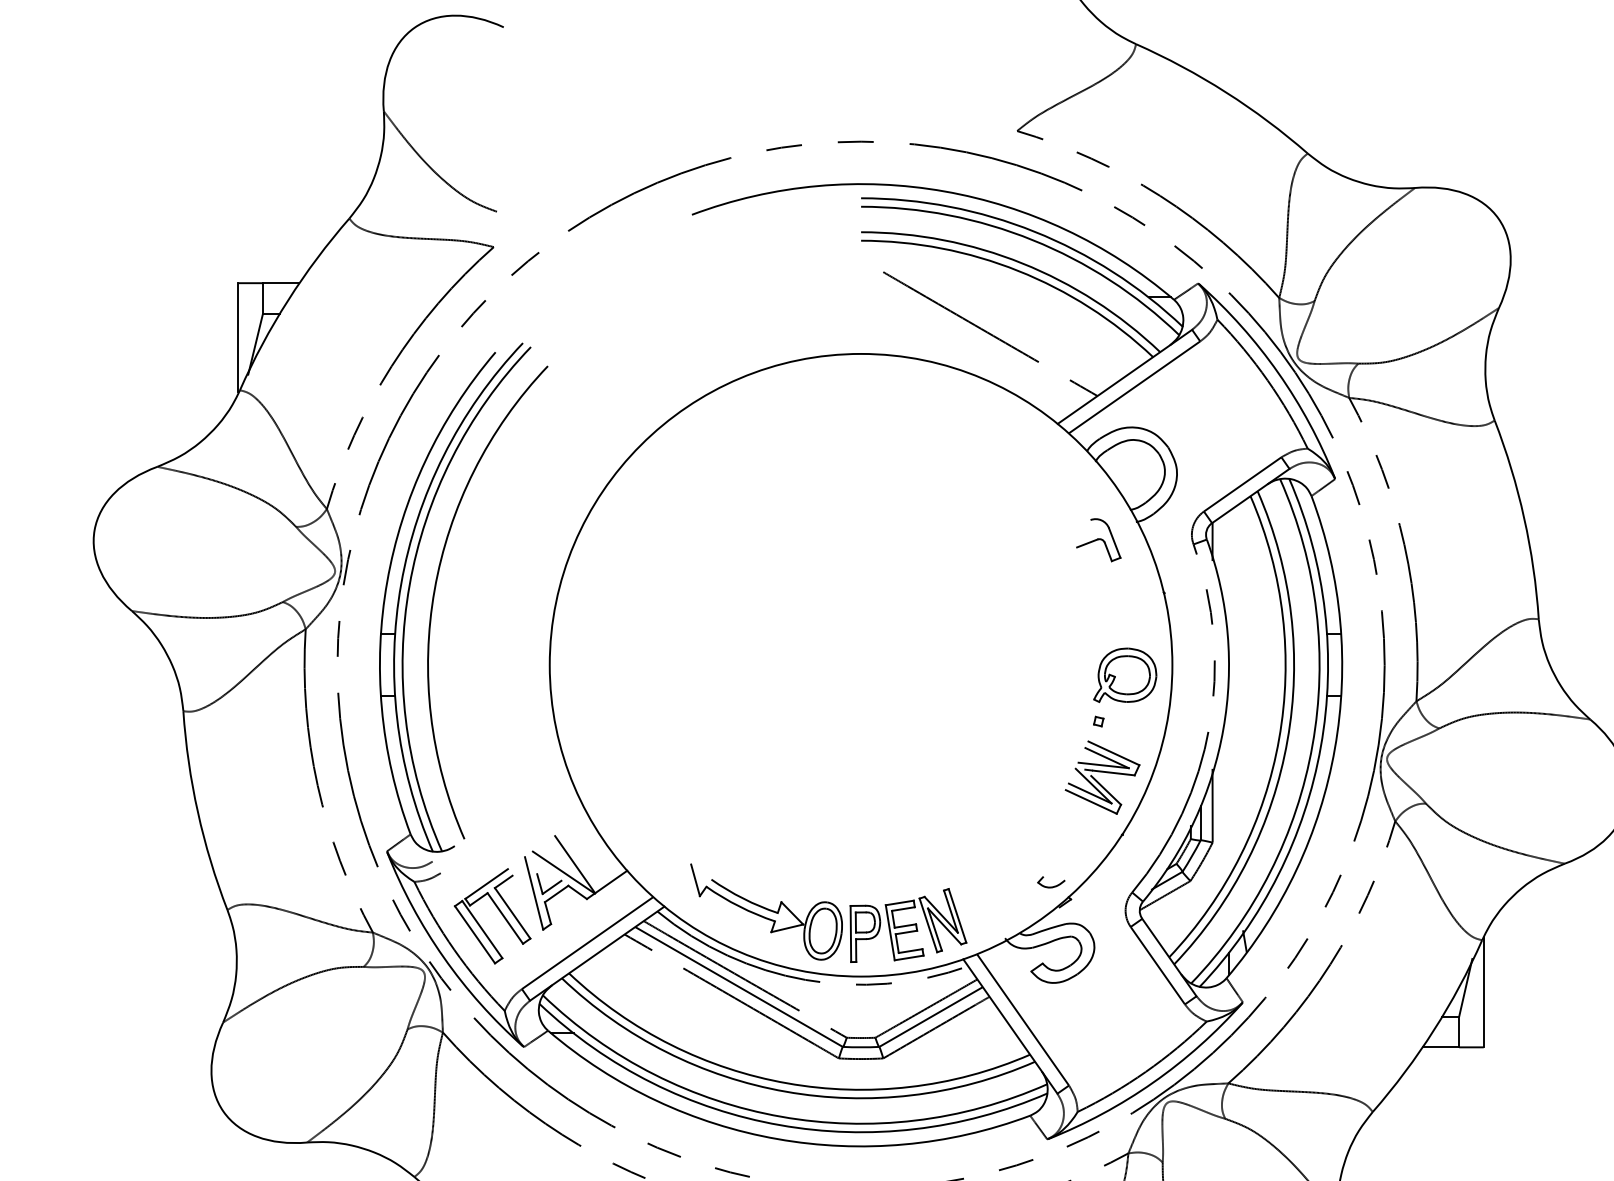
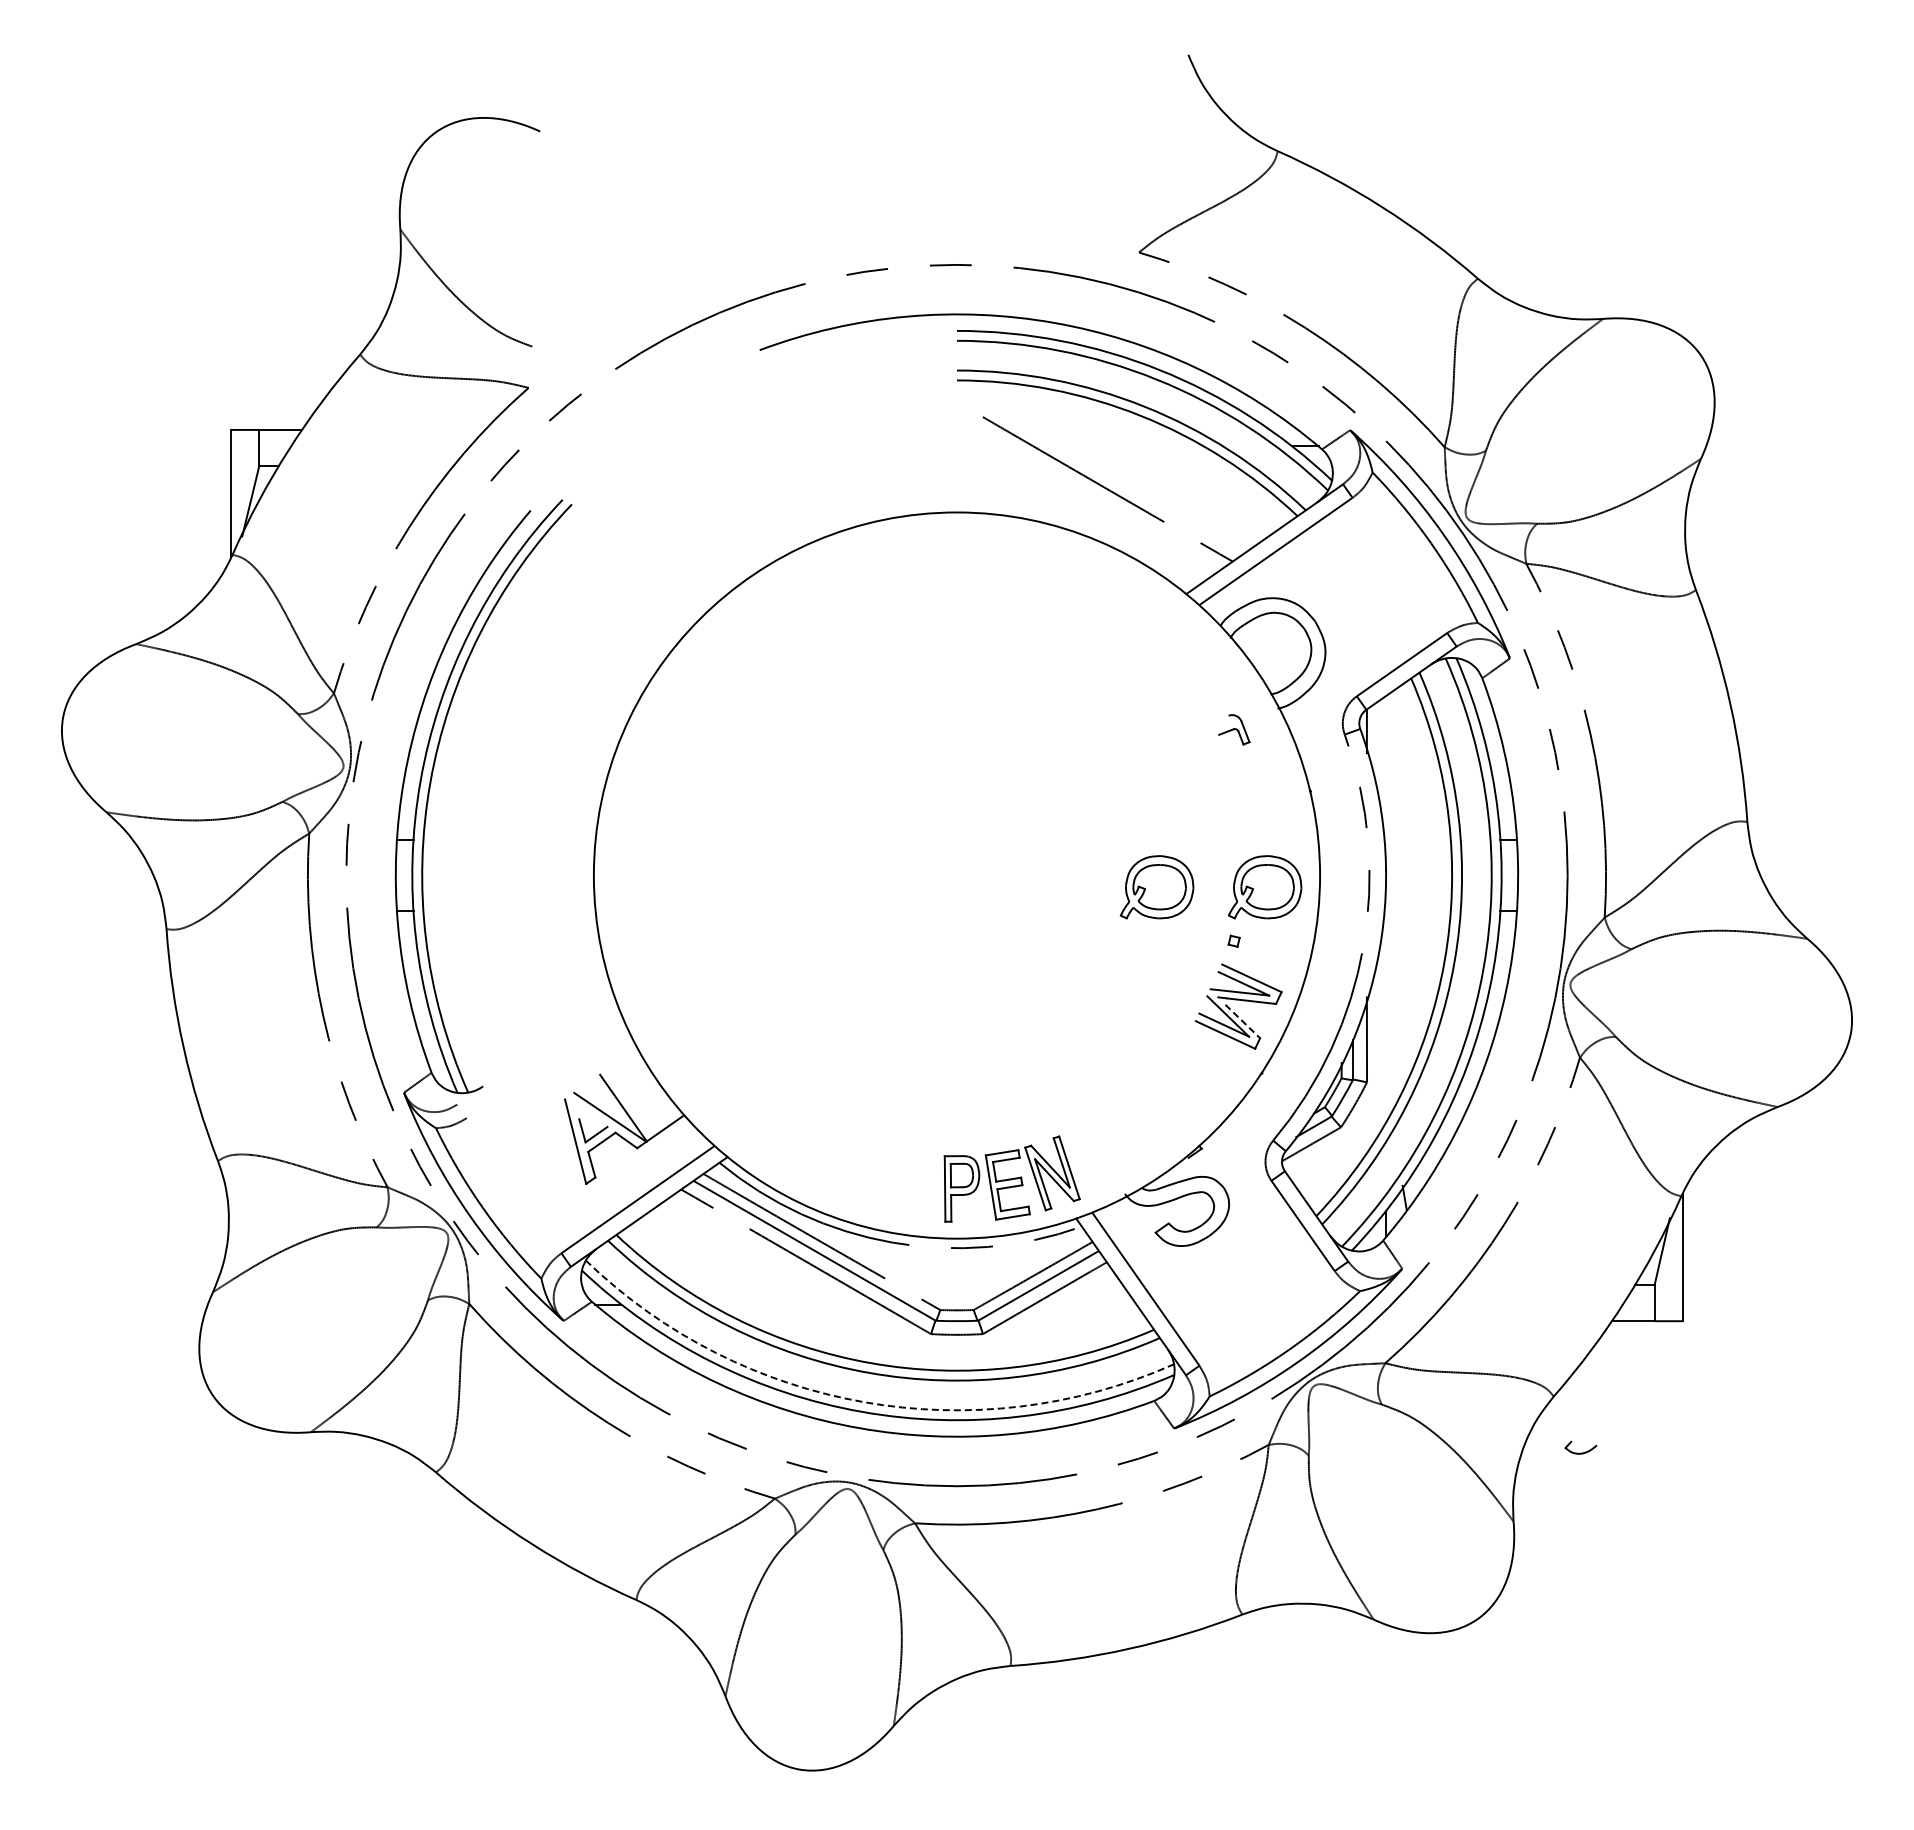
part: (1099, 540) -> (1234, 729), size x0.6
arc: (435, 592) -> (460, 790), removed
part: (1032, 675) -> (1156, 887), added
line: (1106, 790) -> (1243, 1021), solid -> dashed
part: (1051, 882) -> (1580, 1447), moved
part: (499, 912) -> (535, 1163), removed
part: (766, 912) -> (846, 1163), removed
arc: (781, 1117) -> (864, 1402), solid -> dashed

